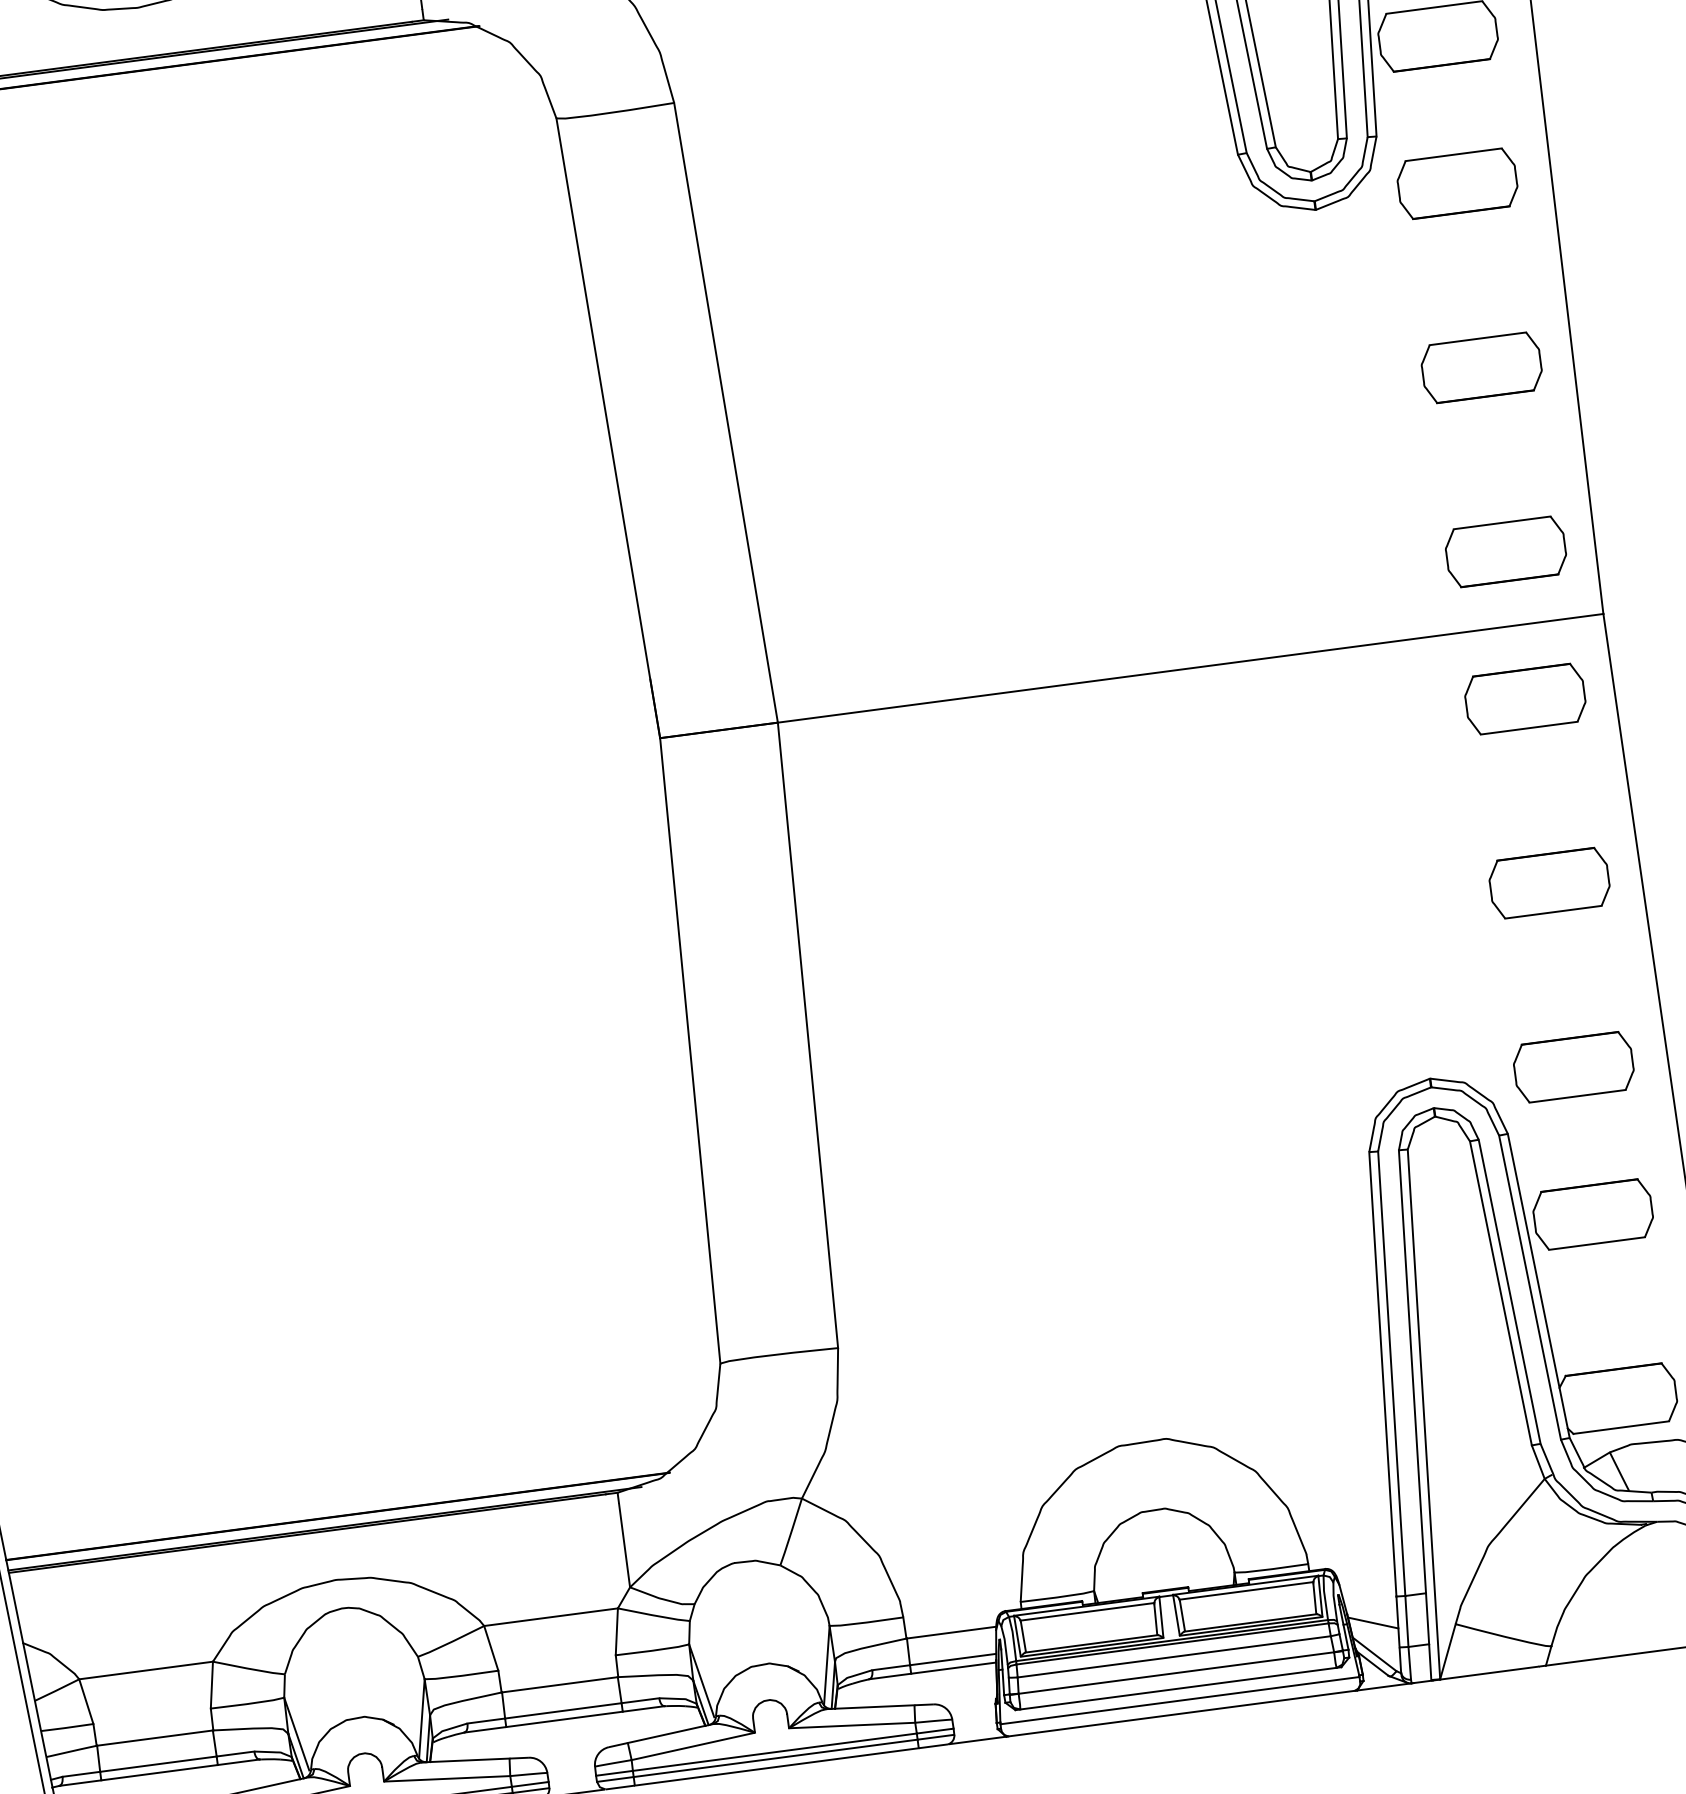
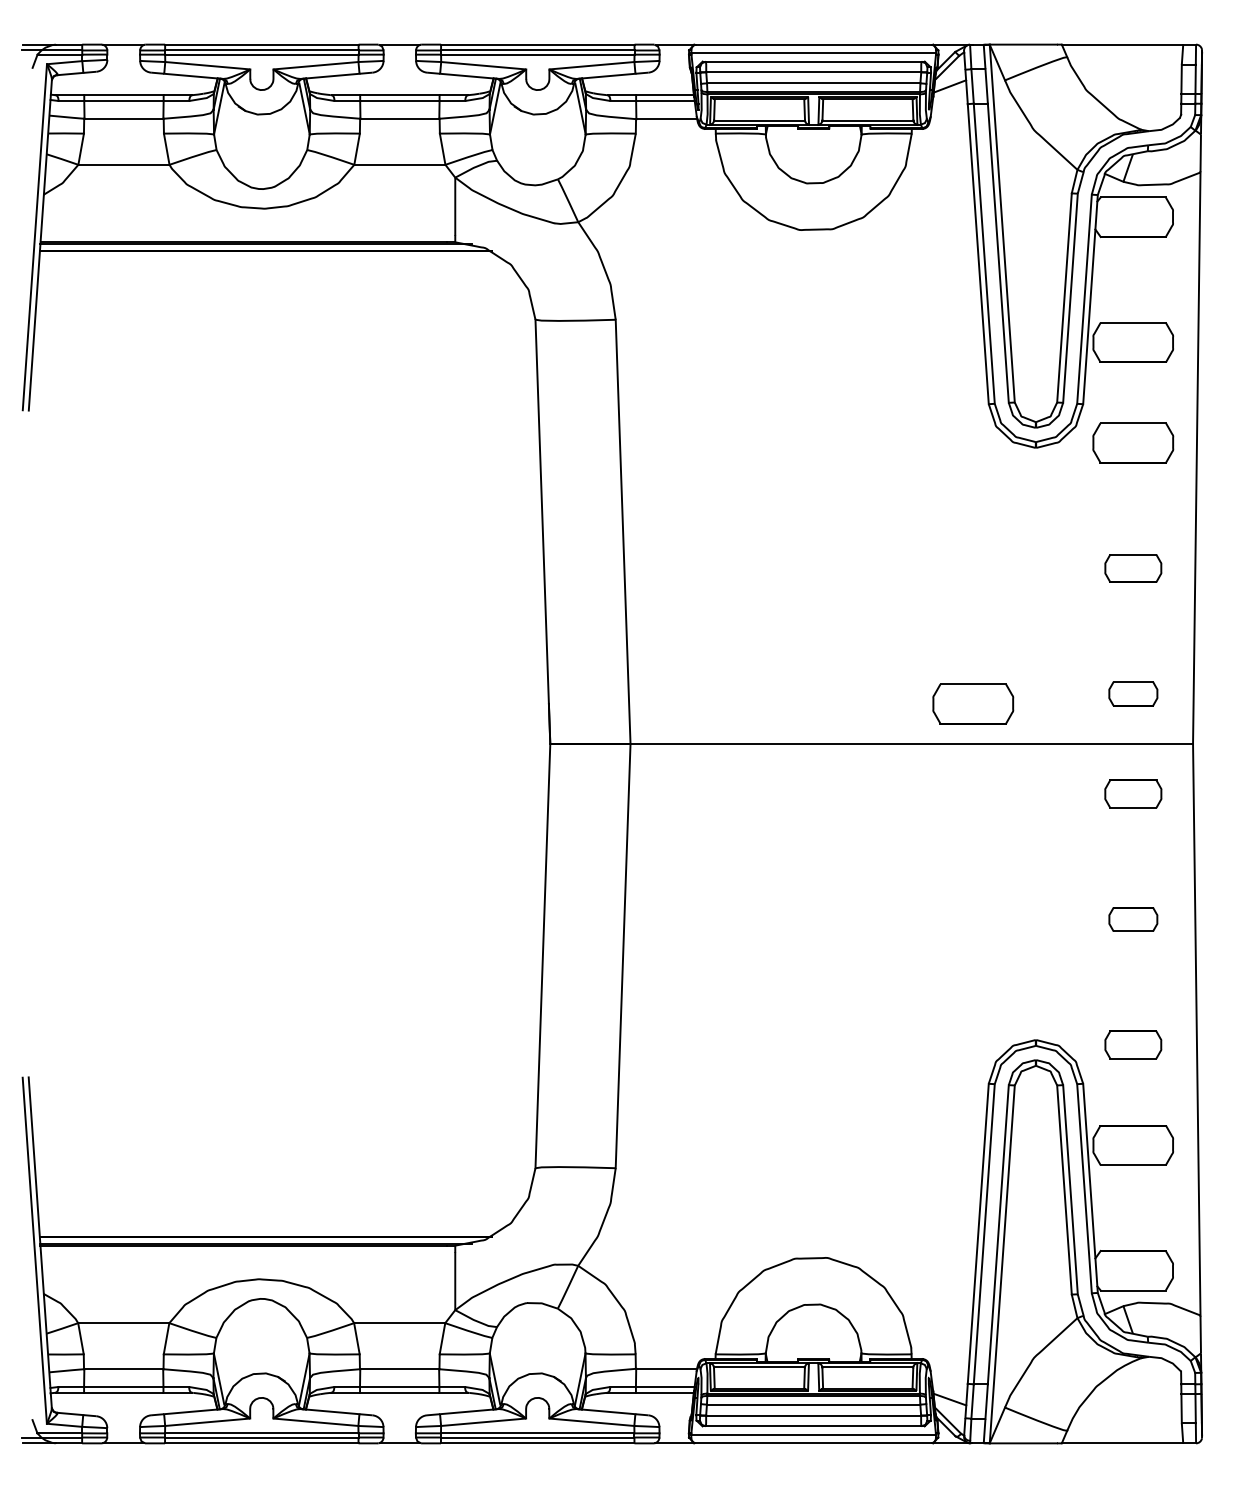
part: (1482, 367) -> (1133, 568), size x0.7
part: (1506, 551) -> (1133, 693), size x0.6
part: (1273, 596) -> (973, 703), added
part: (1525, 698) -> (1133, 793), size x0.7
part: (1549, 883) -> (1133, 919), size x0.6
part: (1574, 1066) -> (1133, 1044), size x0.7

